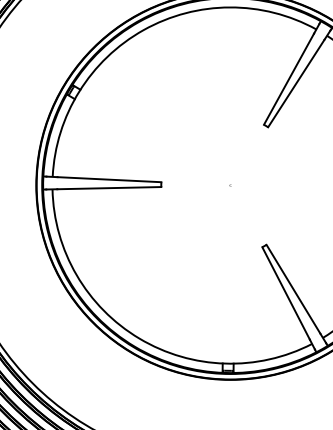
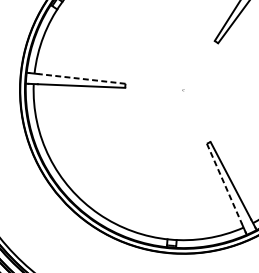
line: (109, 179) -> (82, 78), solid -> dashed
line: (286, 293) -> (224, 183), solid -> dashed

